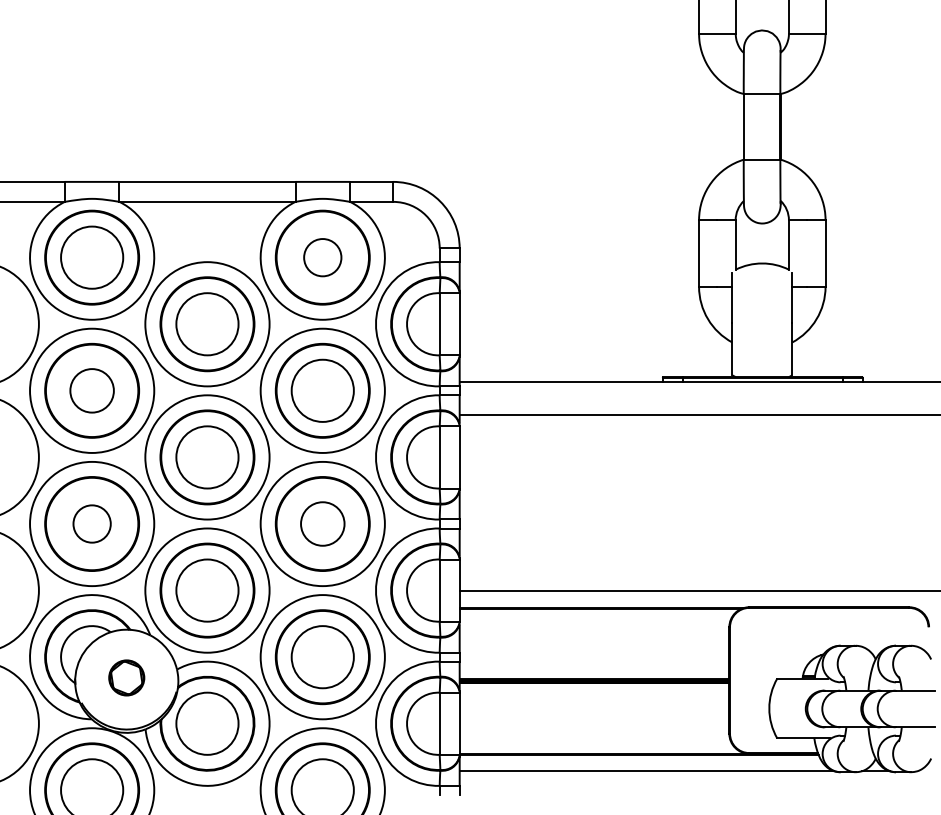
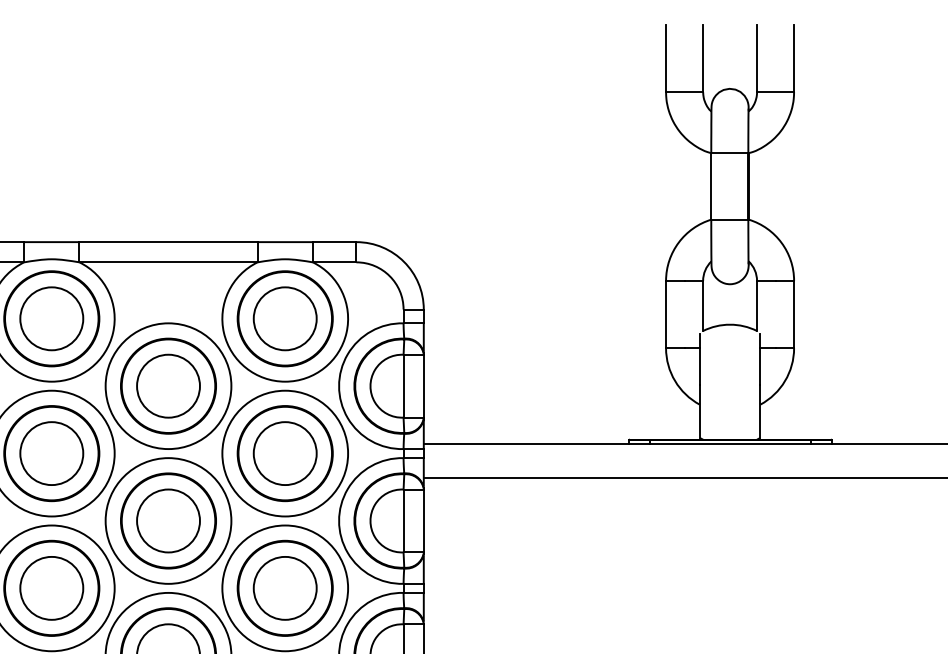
circle: (322, 257) -> (284, 318), size x1.67
circle: (92, 390) -> (52, 453), size x1.43
circle: (92, 523) -> (52, 587), size x1.67
circle: (322, 523) -> (284, 587), size x1.43

